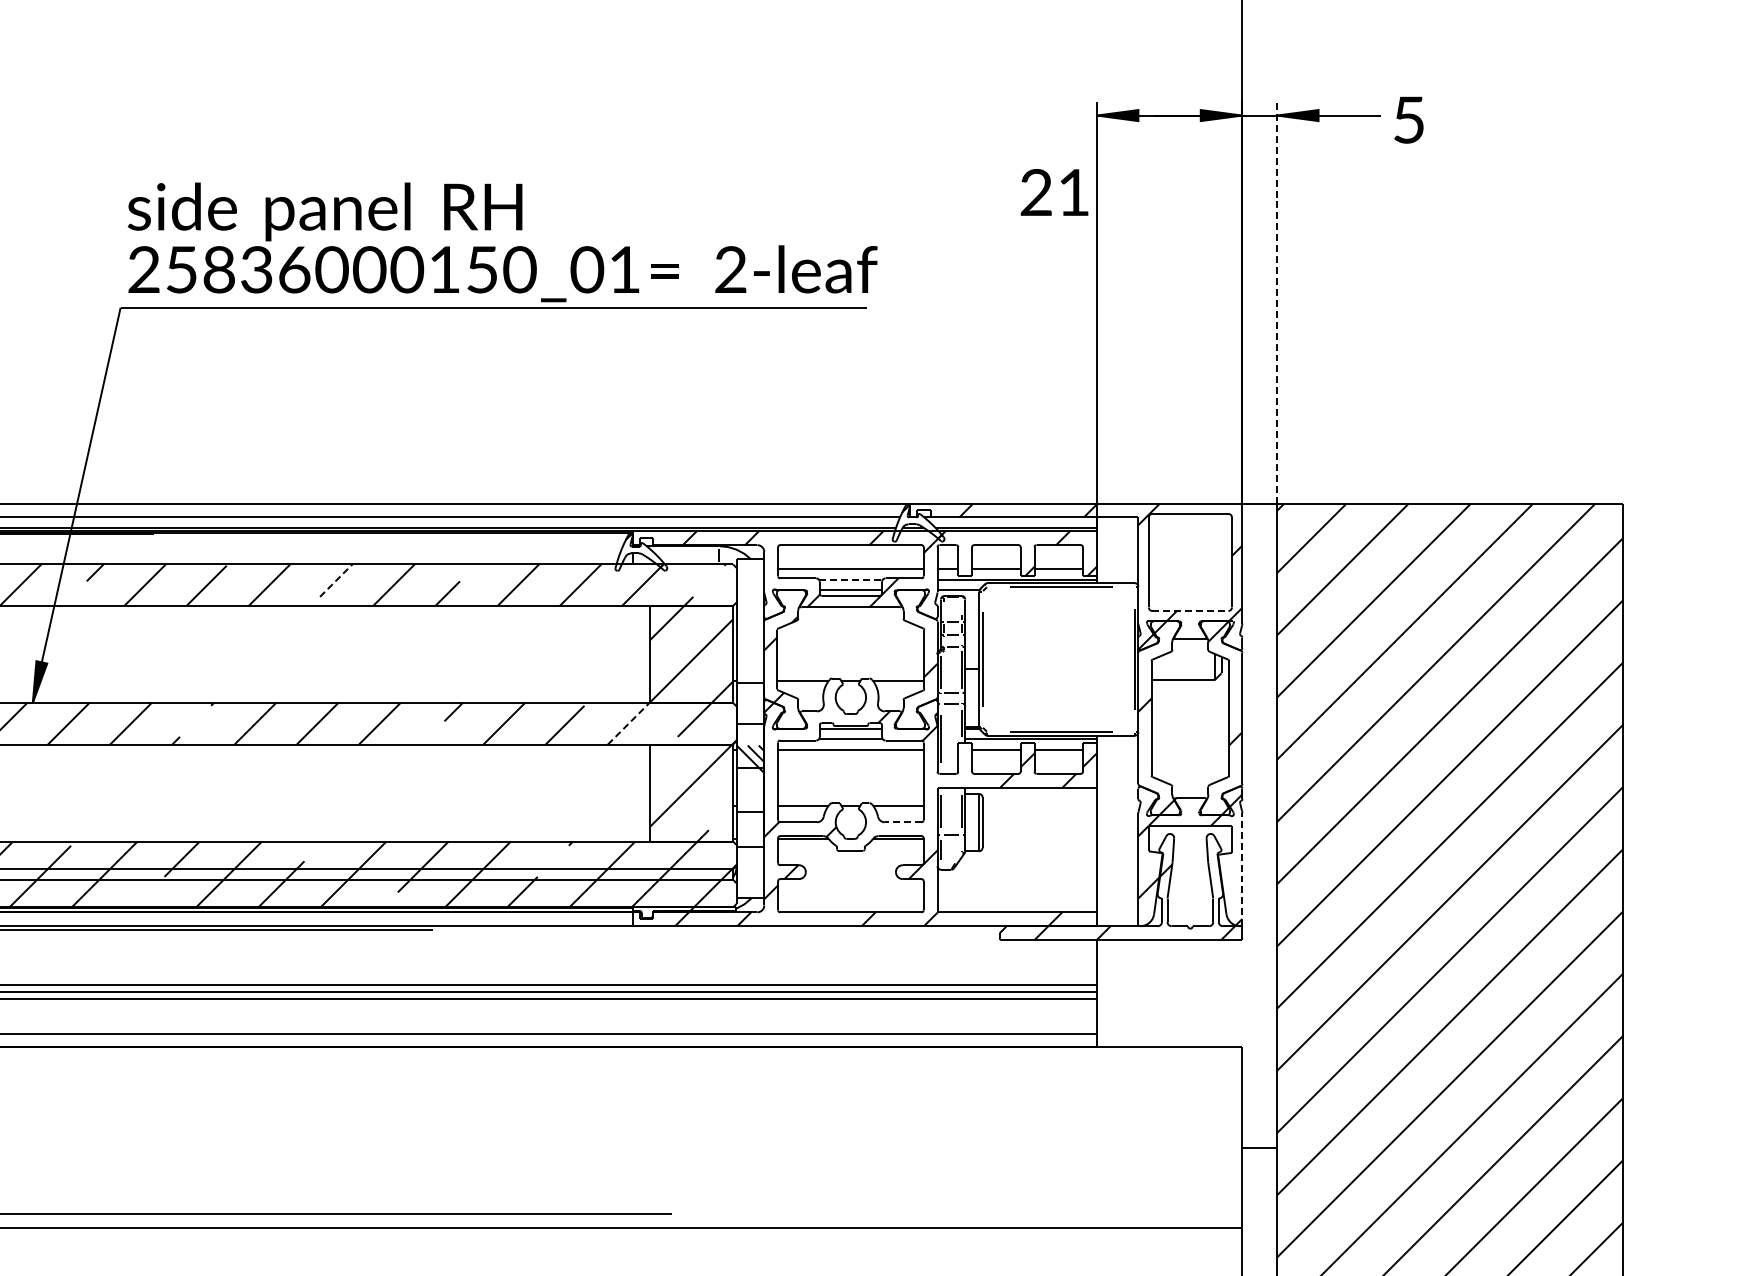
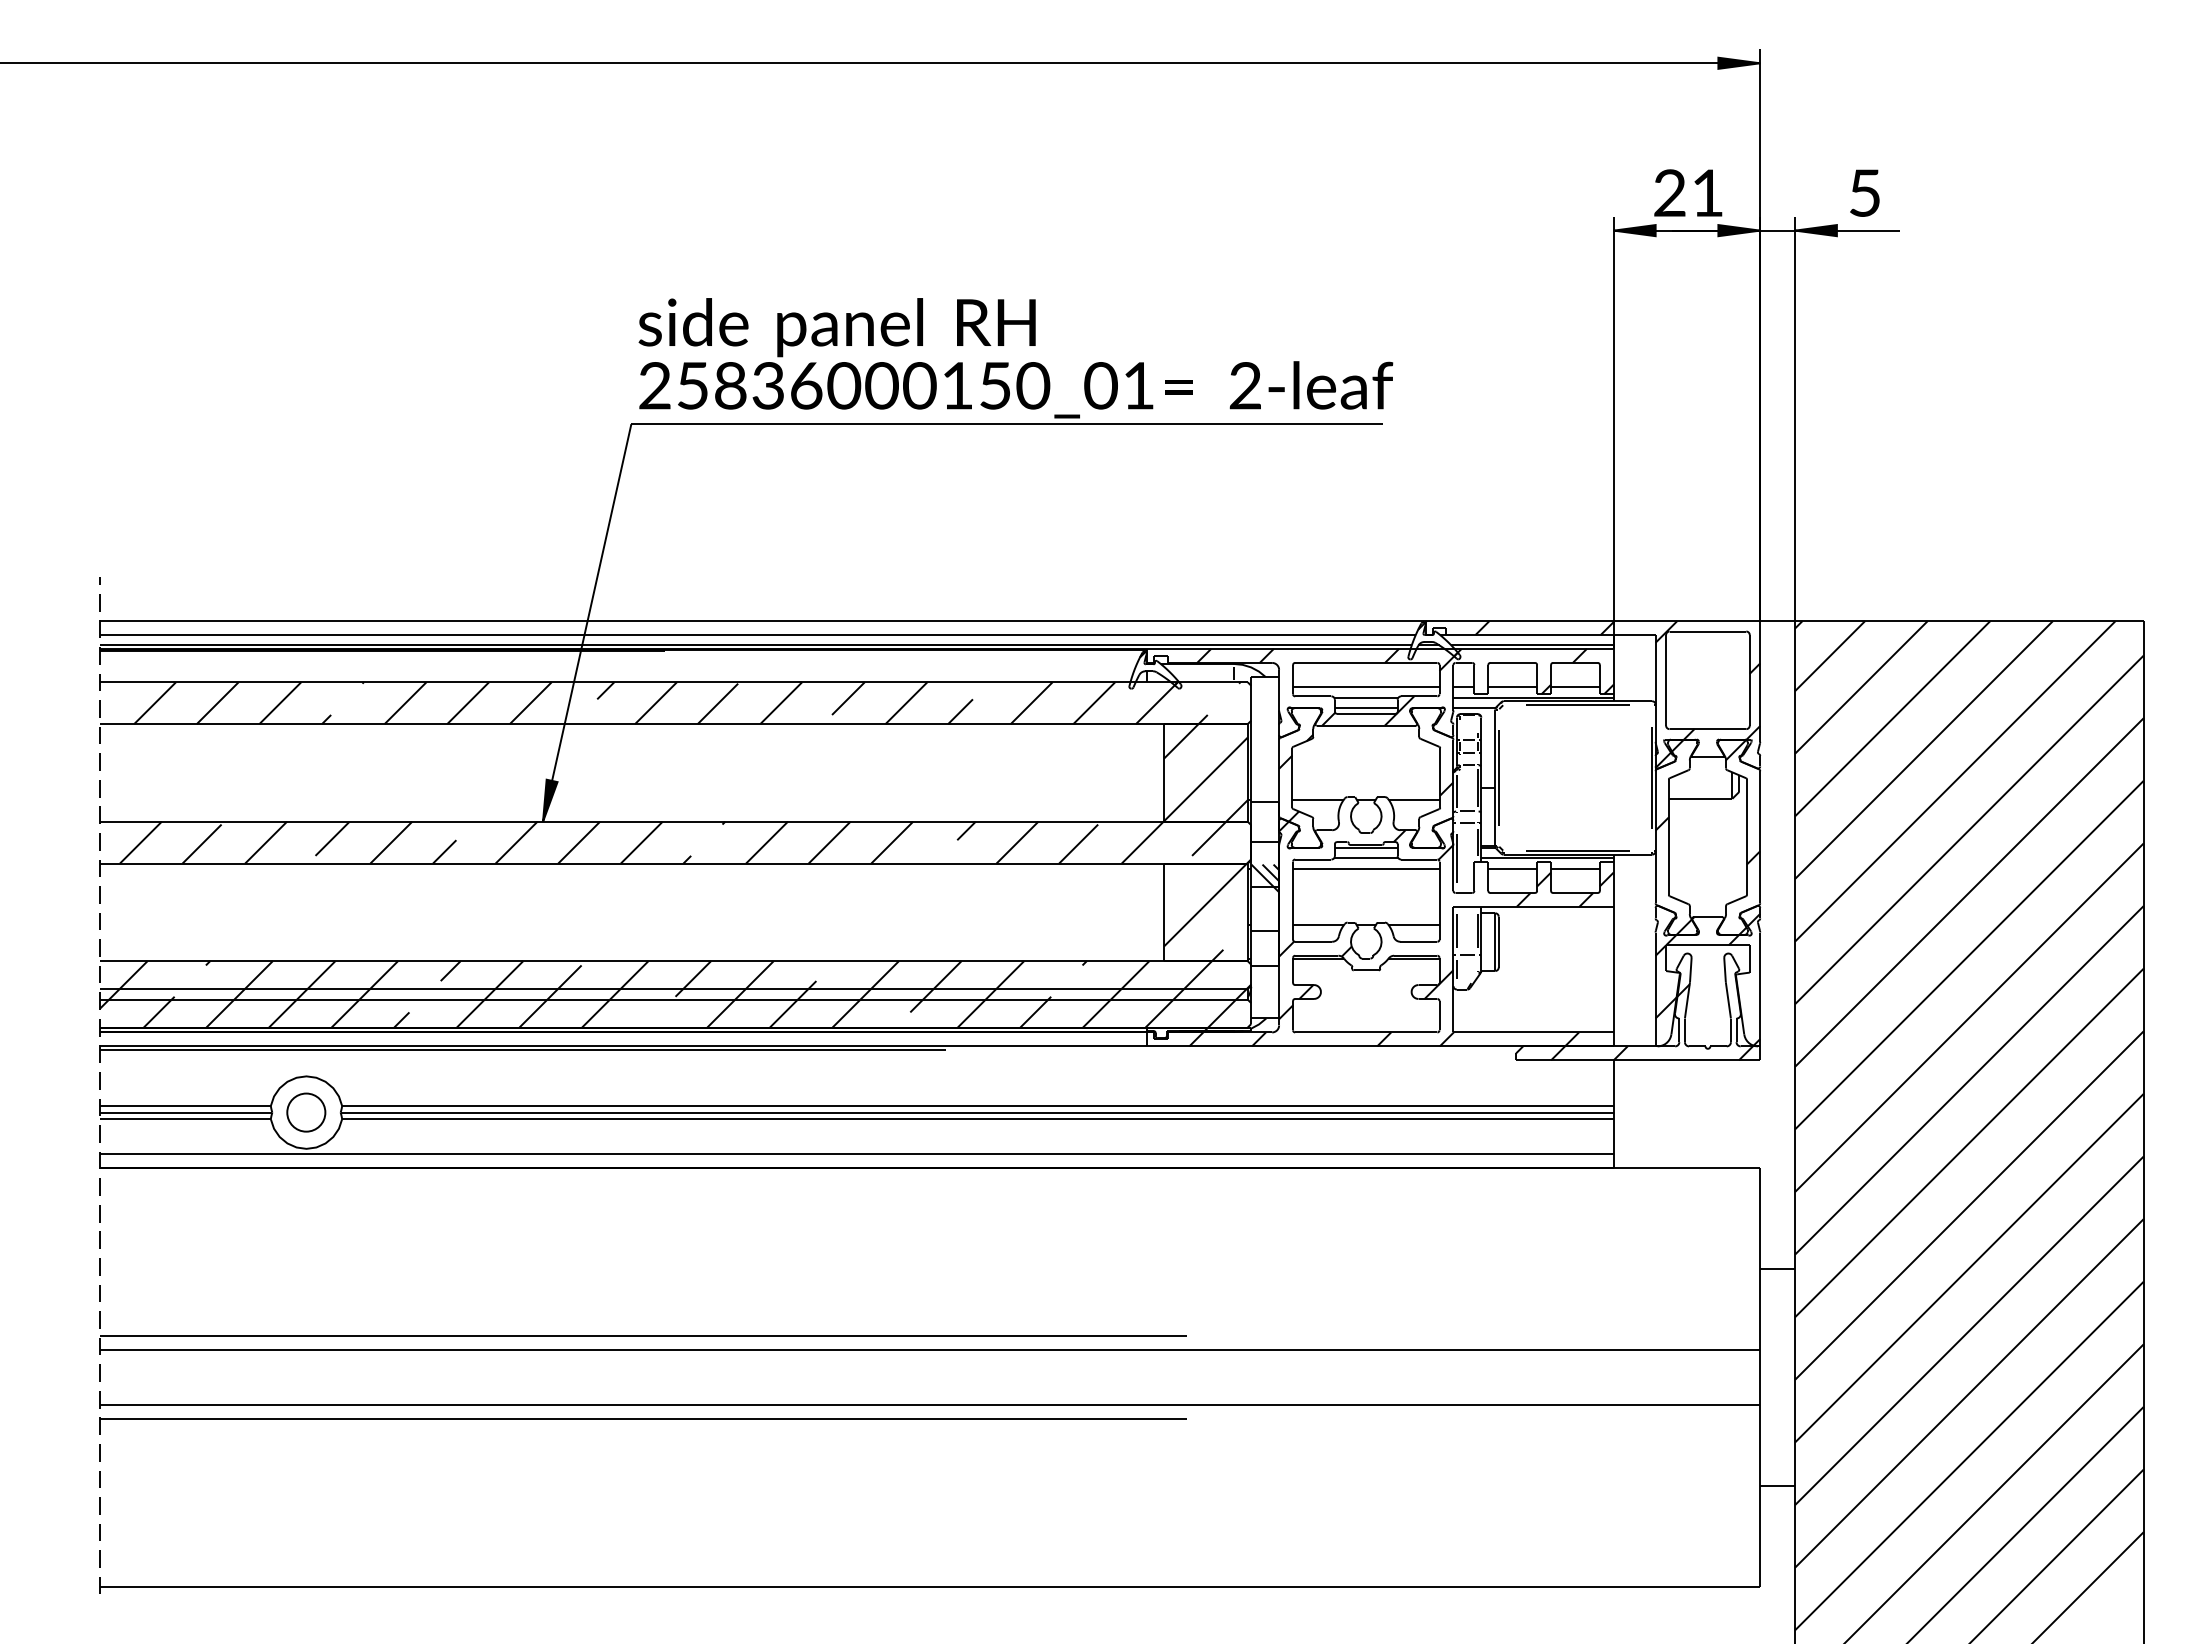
text: (1408, 119) -> (1864, 192), moved
text: (1054, 191) -> (1688, 192), moved
line: (1277, 302) -> (1795, 418), dashed -> solid
line: (851, 579) -> (1366, 697), dashed -> solid
line: (336, 580) -> (848, 698), dashed -> solid
line: (1190, 611) -> (1708, 729), dashed -> solid
line: (628, 723) -> (1142, 842), dashed -> solid
line: (902, 821) -> (1418, 941), dashed -> solid
line: (1242, 869) -> (1760, 989), dashed -> solid

